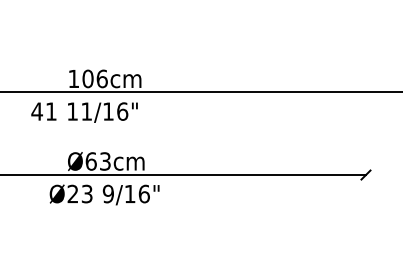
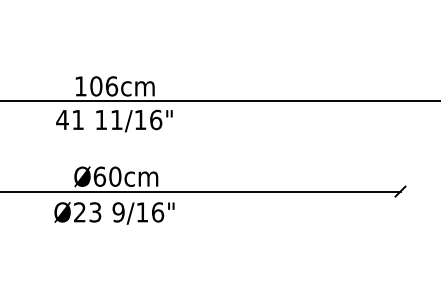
text: (84, 112) -> (114, 120), moved
text: (104, 161) -> (114, 176), Ø63cm -> Ø60cm

